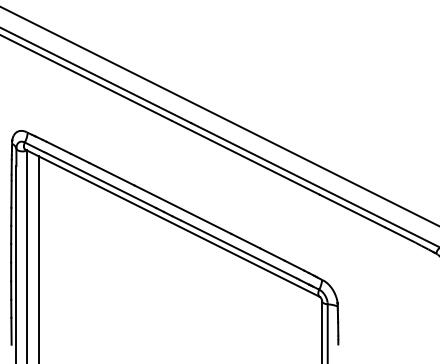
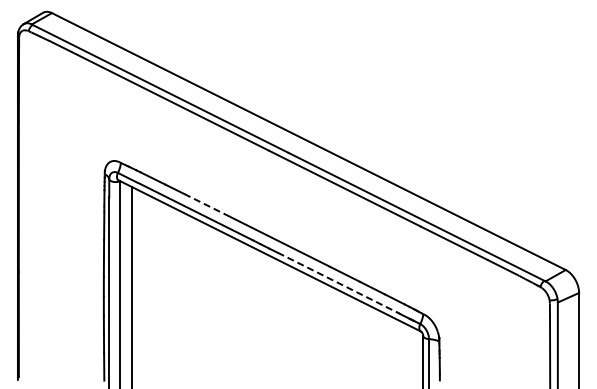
line: (112, 174) -> (207, 205), solid -> dashed
line: (238, 249) -> (337, 282), solid -> dashed

